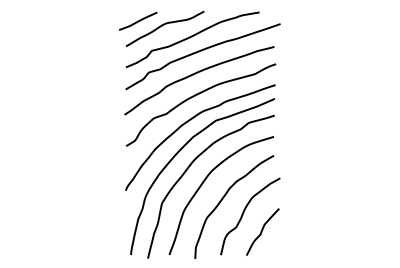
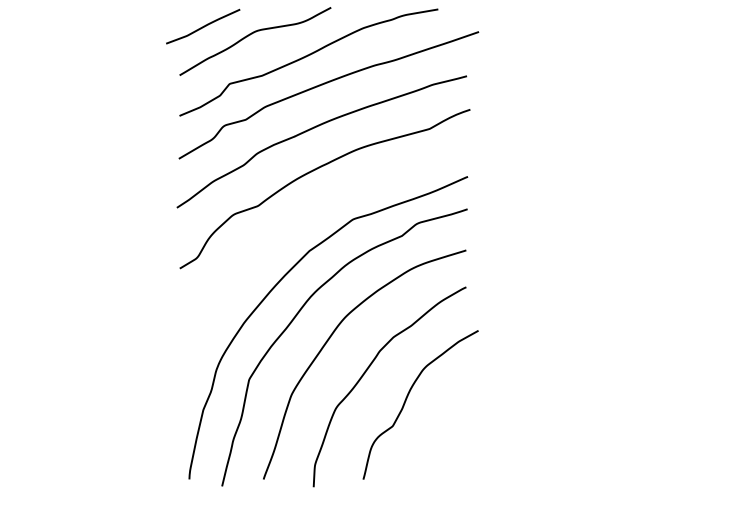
curve: (188, 122) -> (300, 222), removed
curve: (262, 231) -> (443, 433), removed

